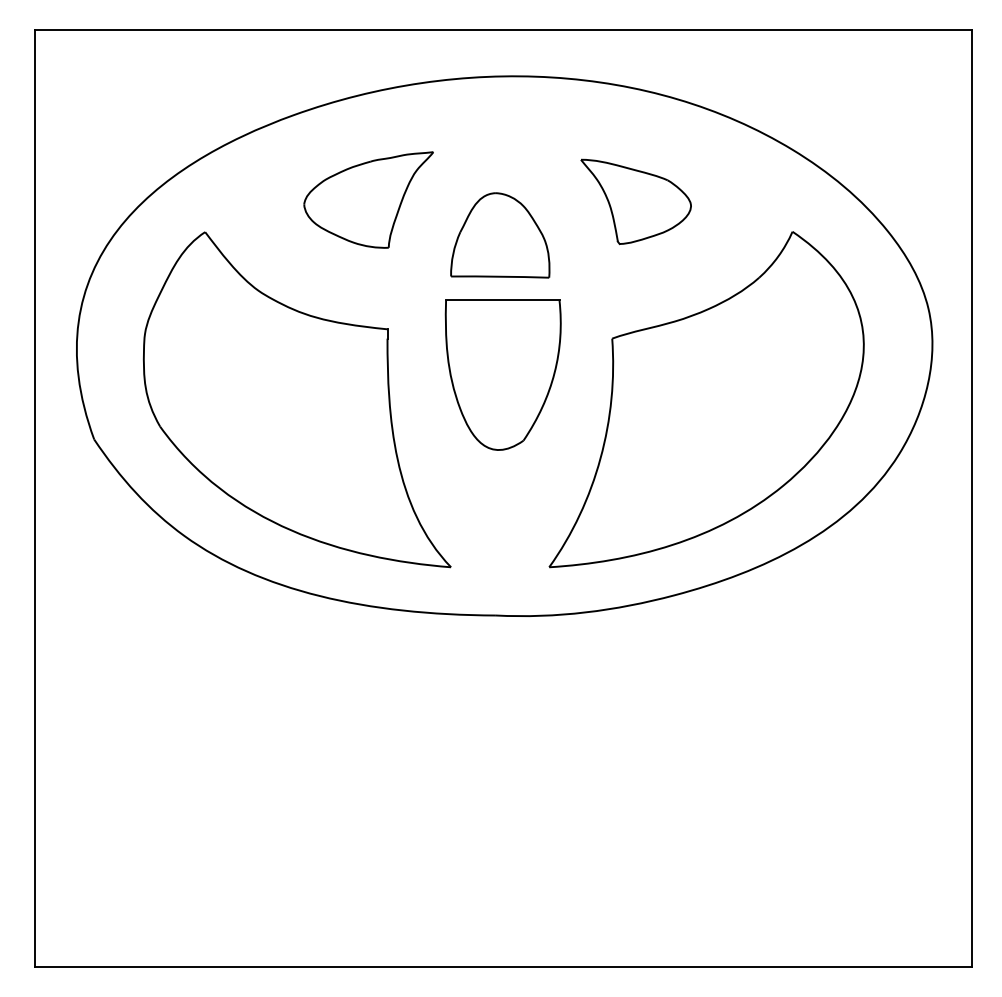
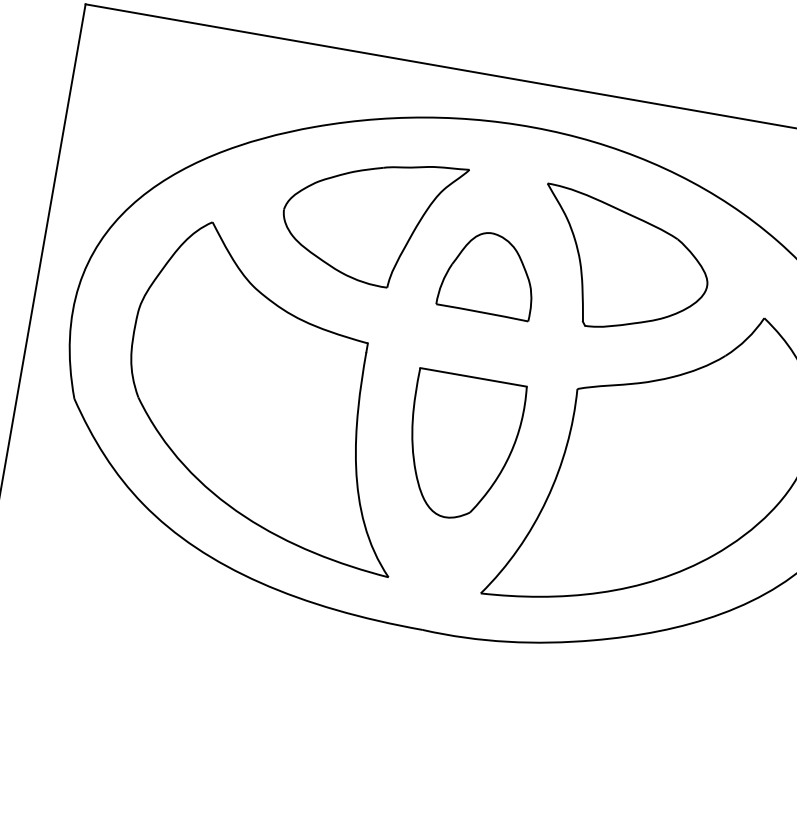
part: (368, 199) -> (371, 218), size x1.43
part: (635, 201) -> (621, 264), size x1.67
part: (502, 374) -> (461, 446), moved

